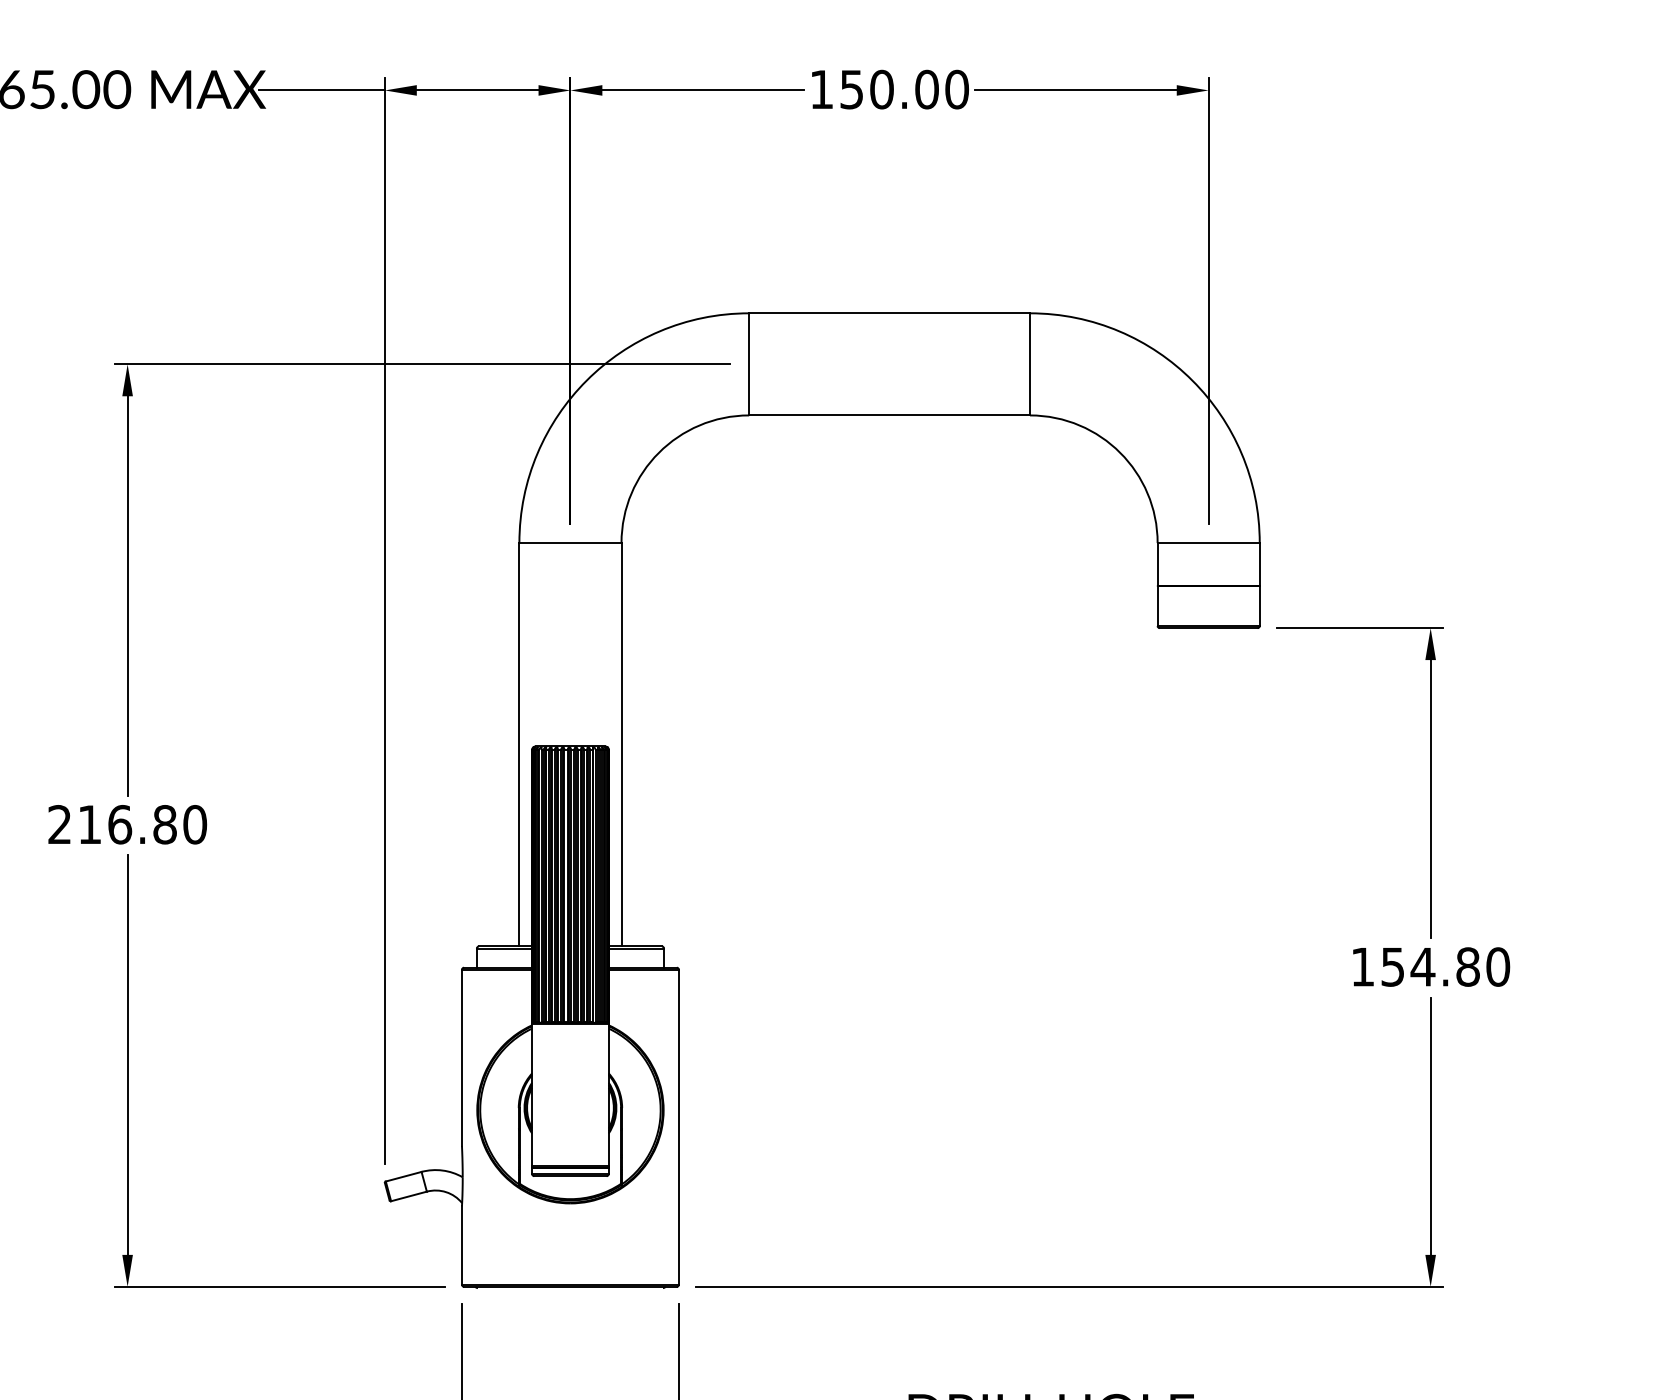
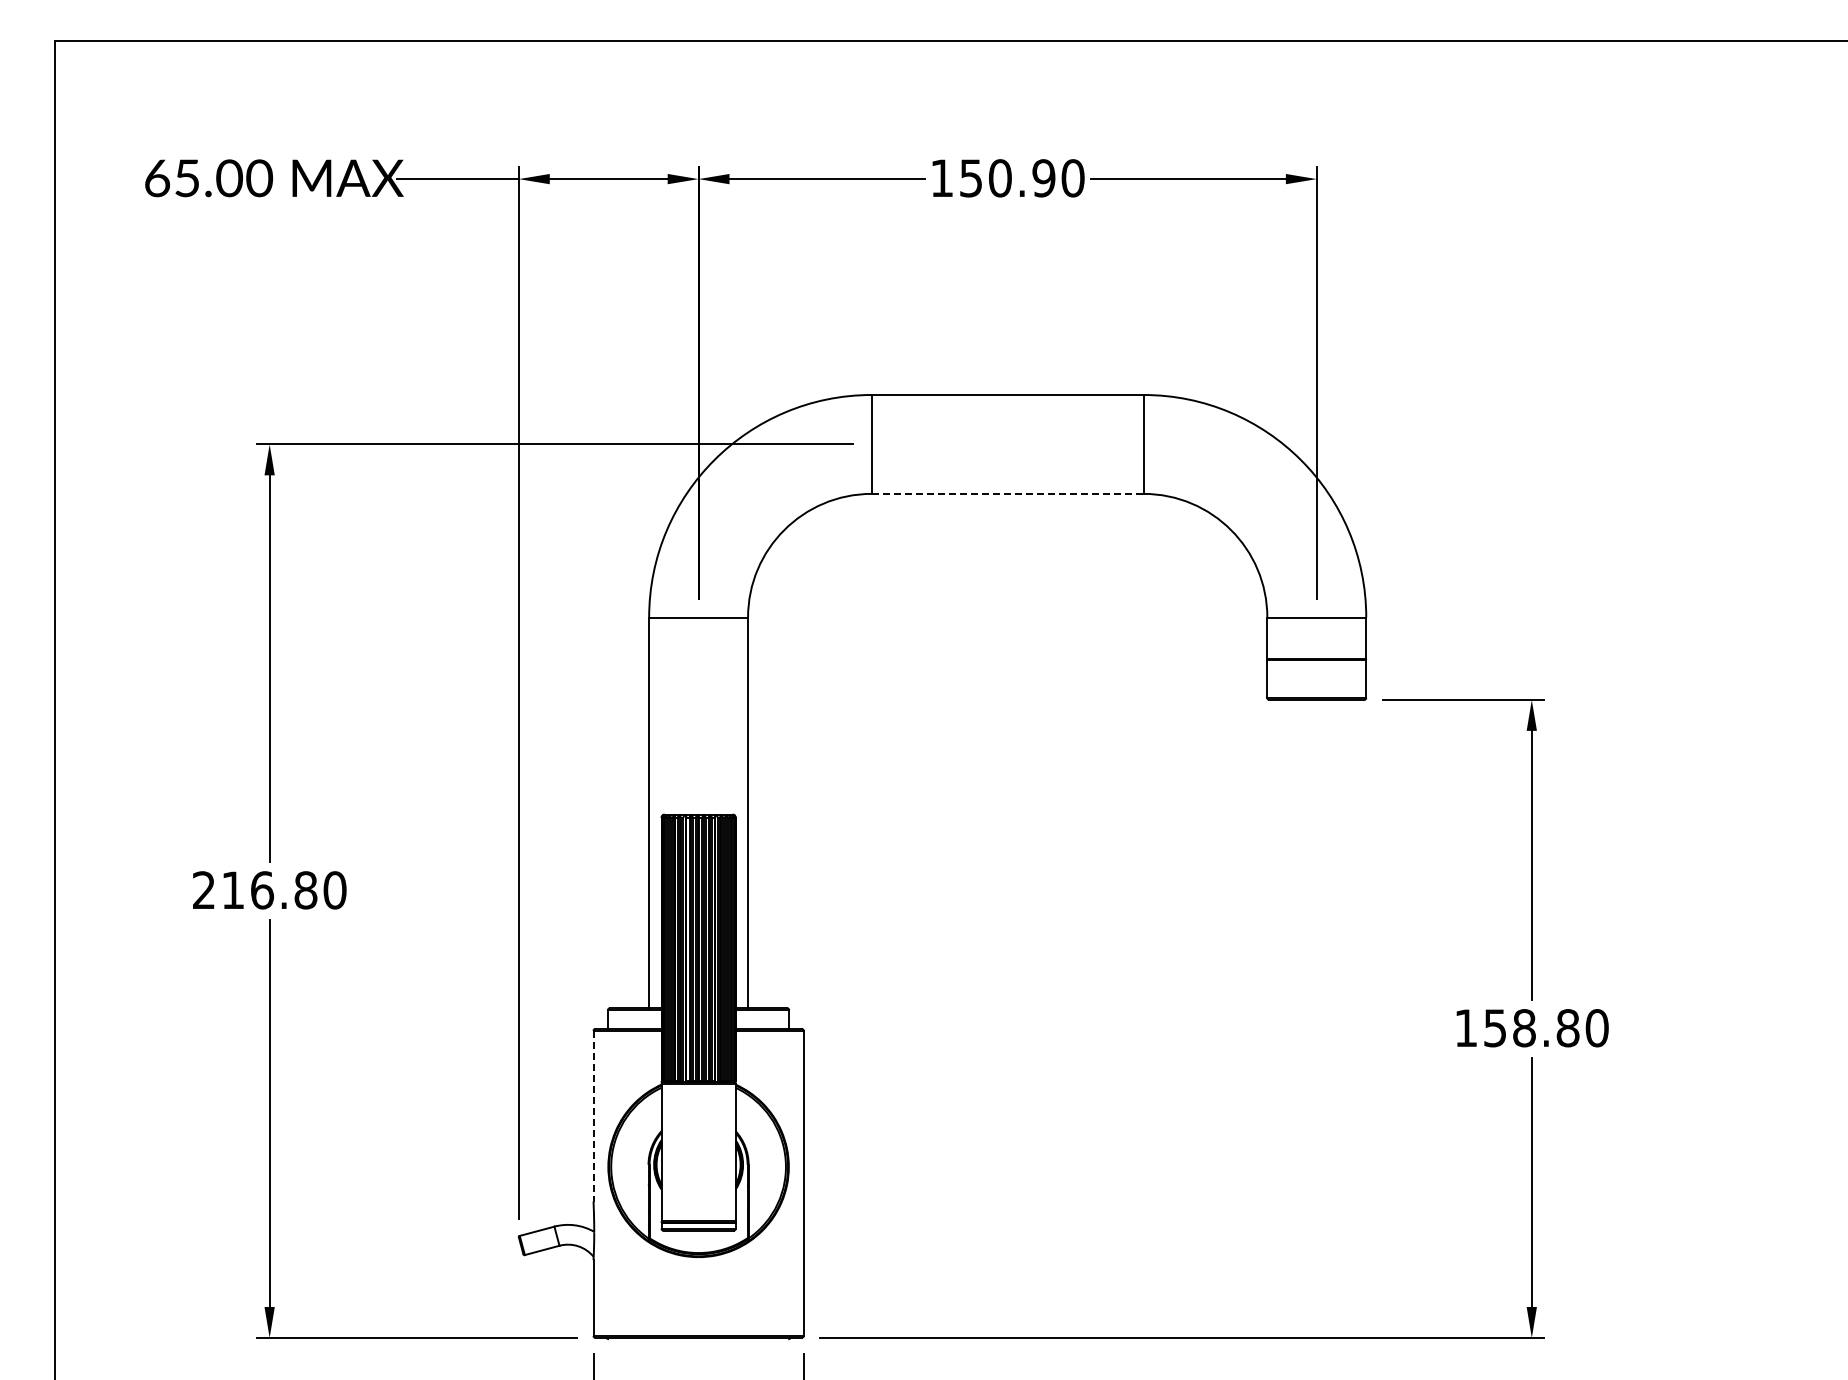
text: (926, 89) -> (1043, 178), 150.00 -> 150.90
line: (890, 415) -> (1008, 493), solid -> dashed
text: (1423, 967) -> (1524, 1028), 154.80 -> 158.80
line: (461, 1058) -> (593, 1116), solid -> dashed

